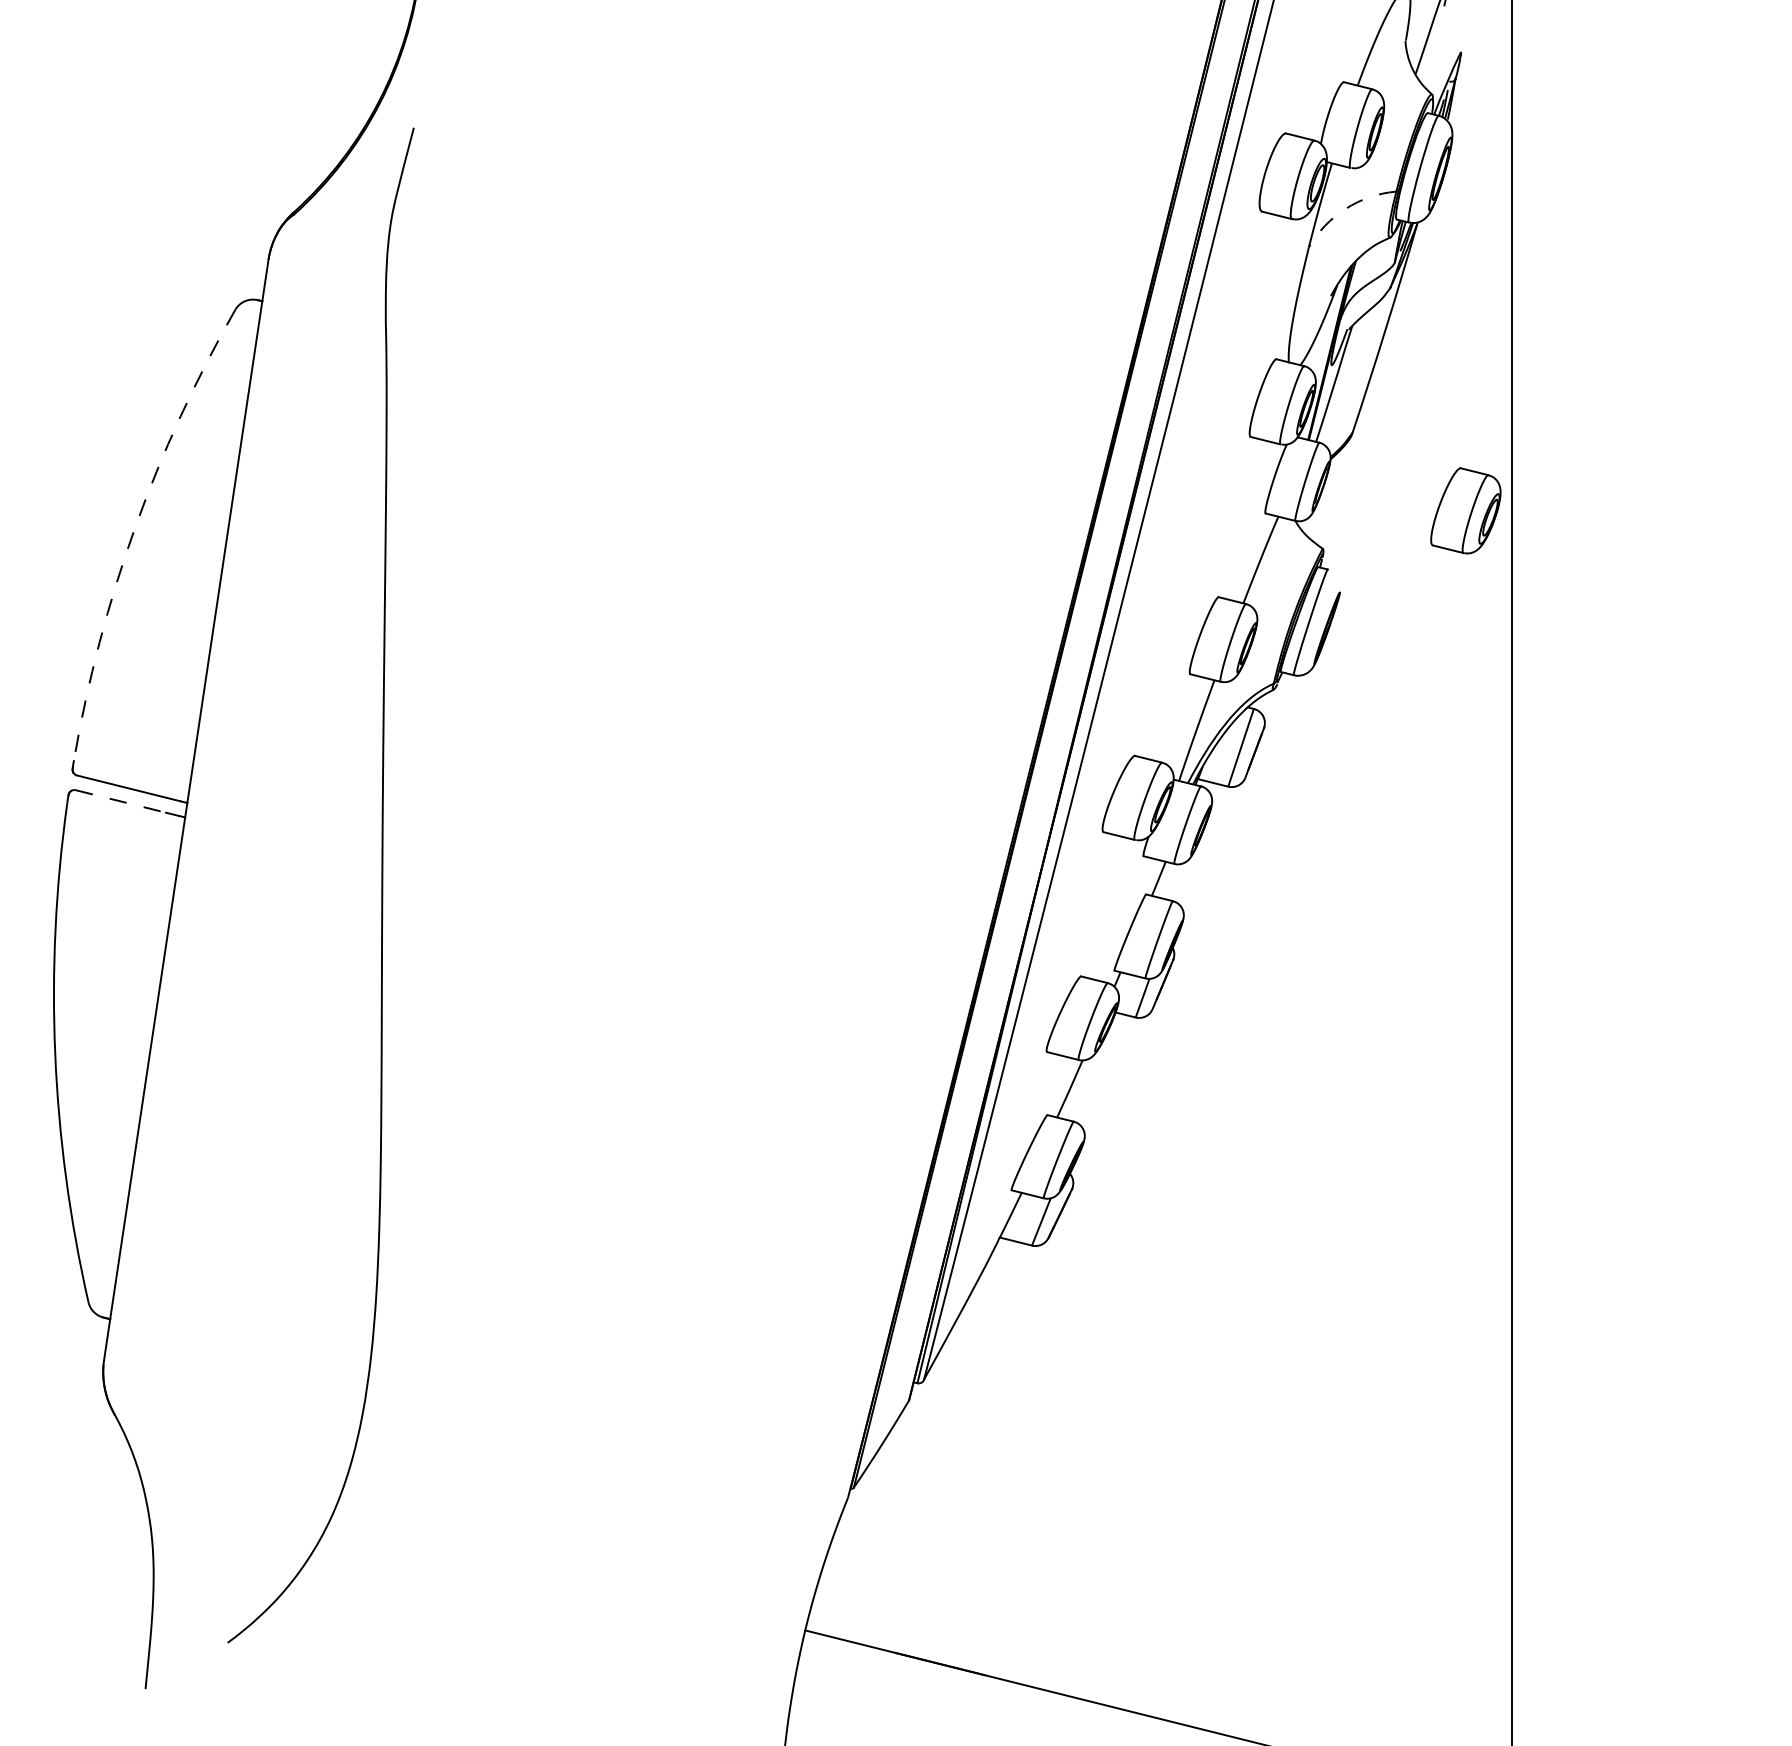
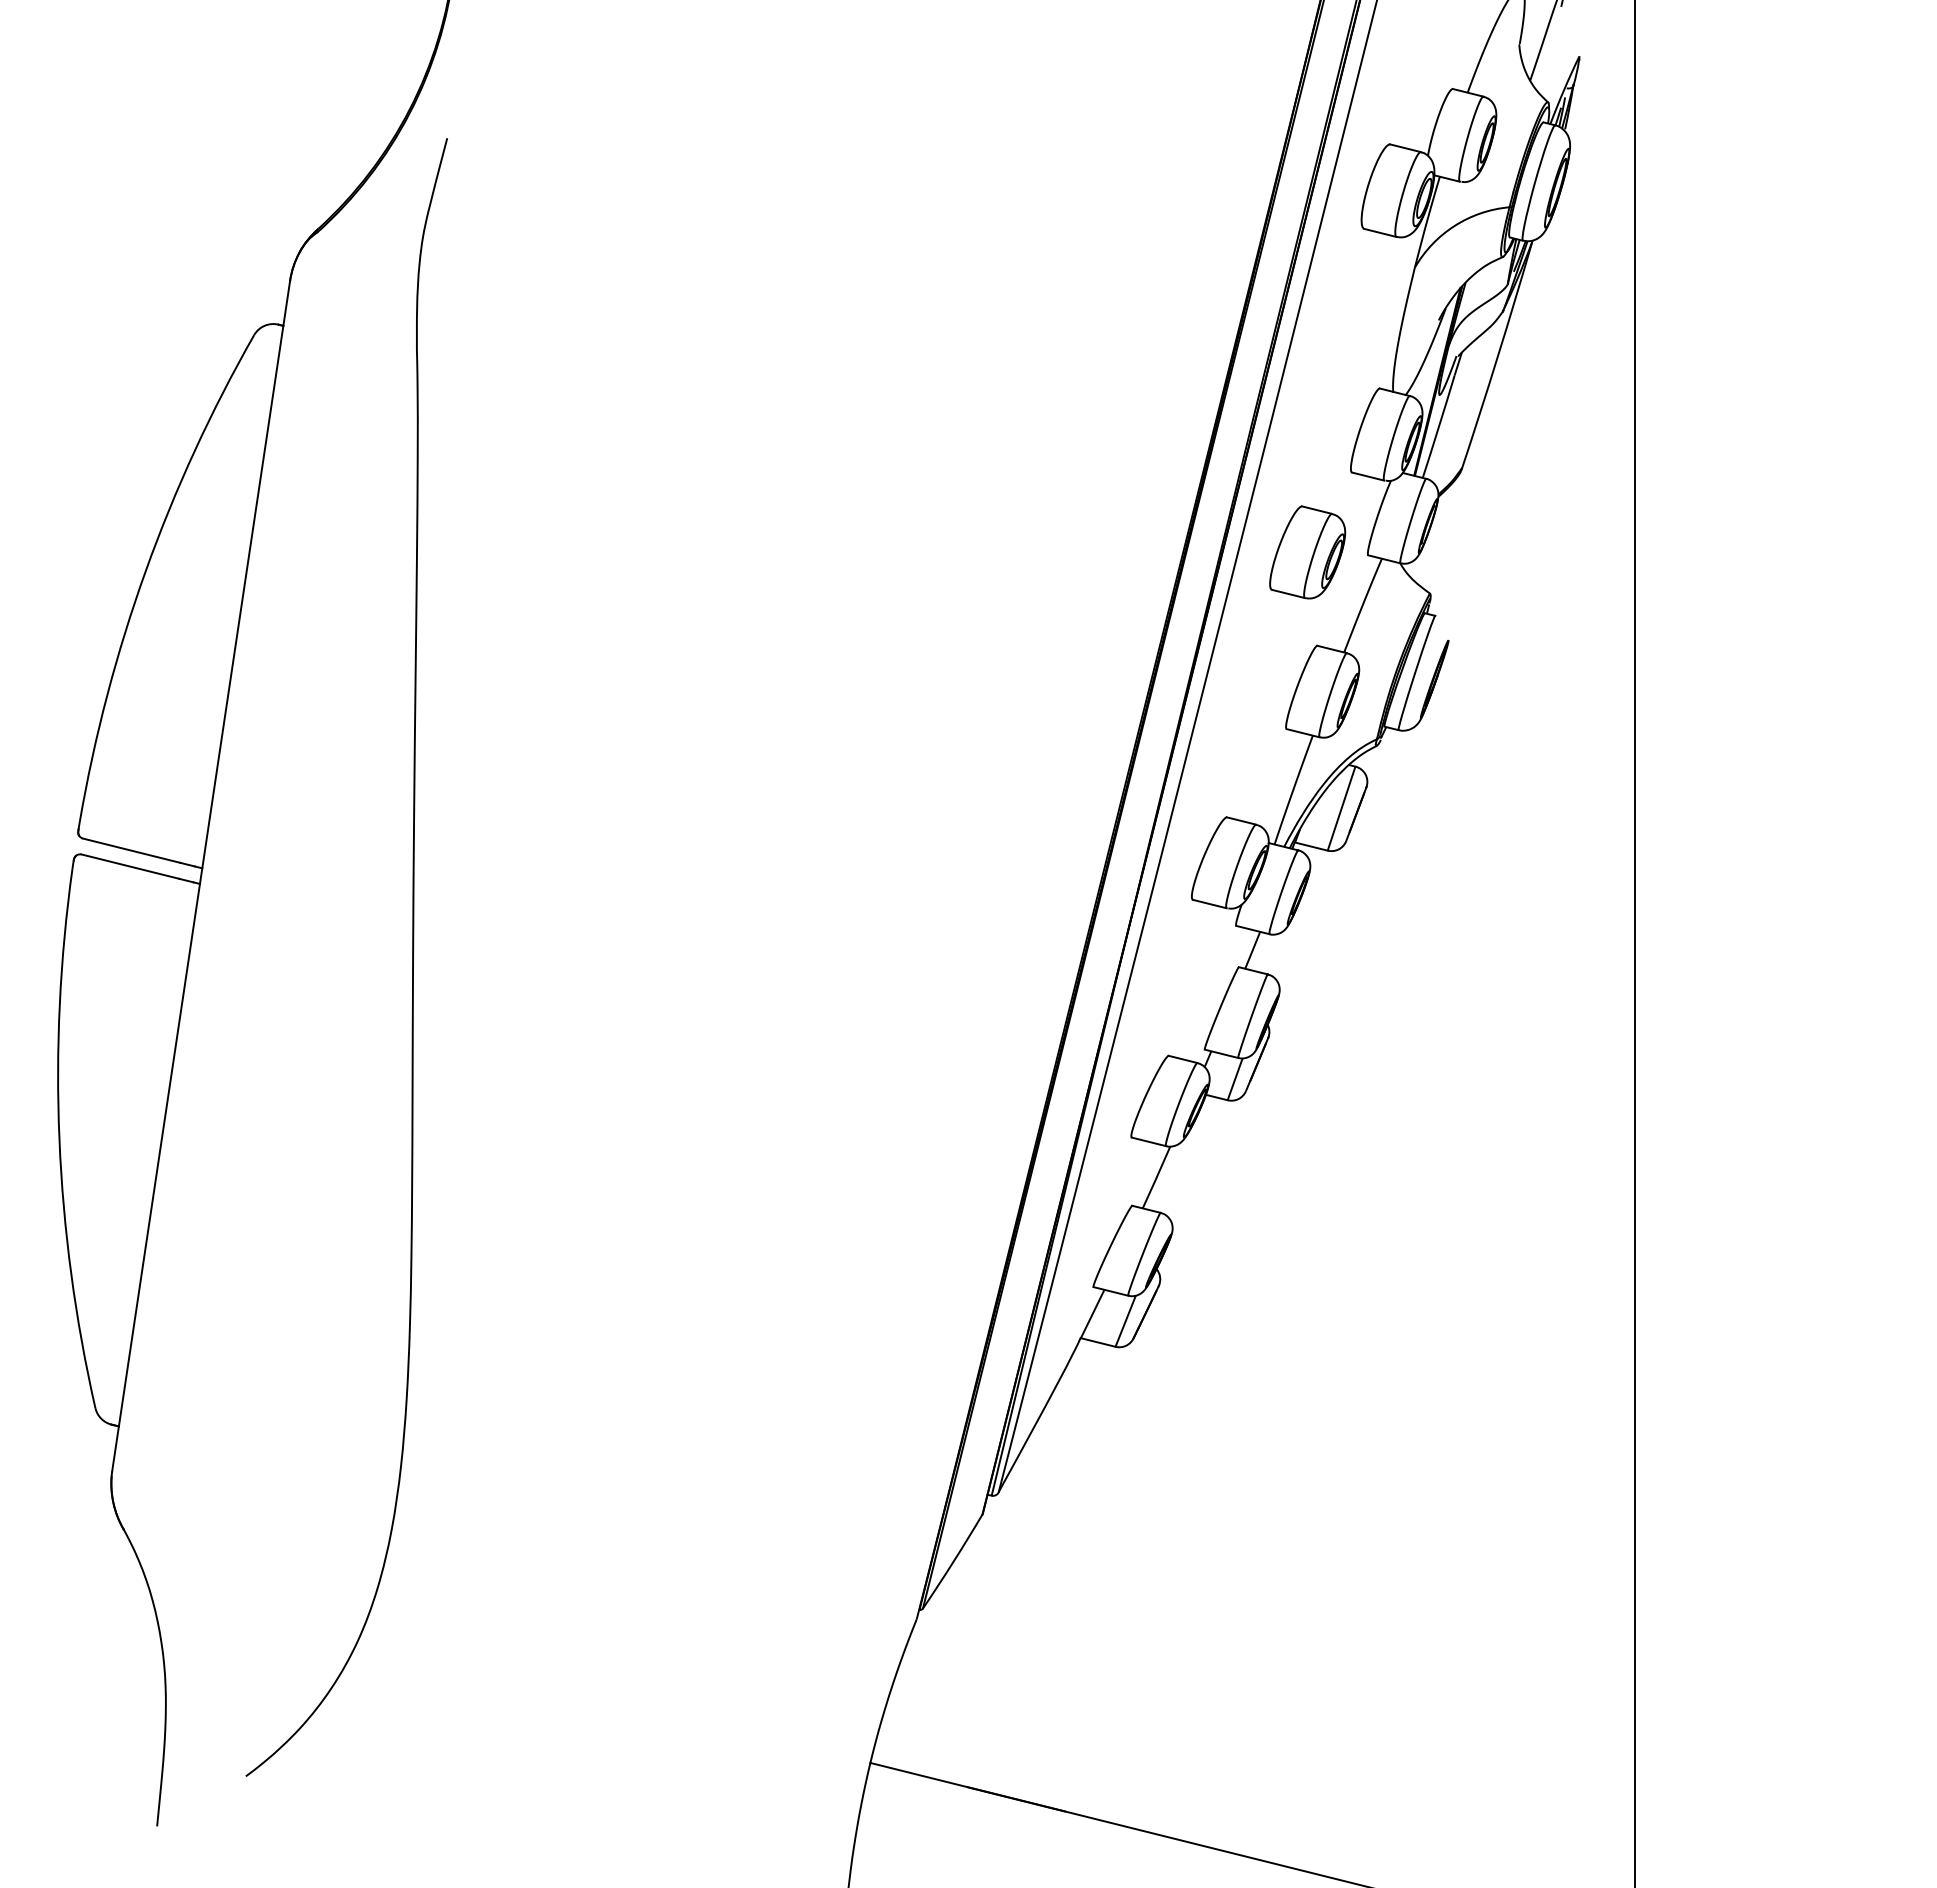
arc: (1345, 208) -> (1454, 225), dashed -> solid
part: (1465, 510) -> (1307, 552), moved
arc: (134, 528) -> (145, 571), dashed -> solid
line: (120, 801) -> (130, 866), dashed -> solid

